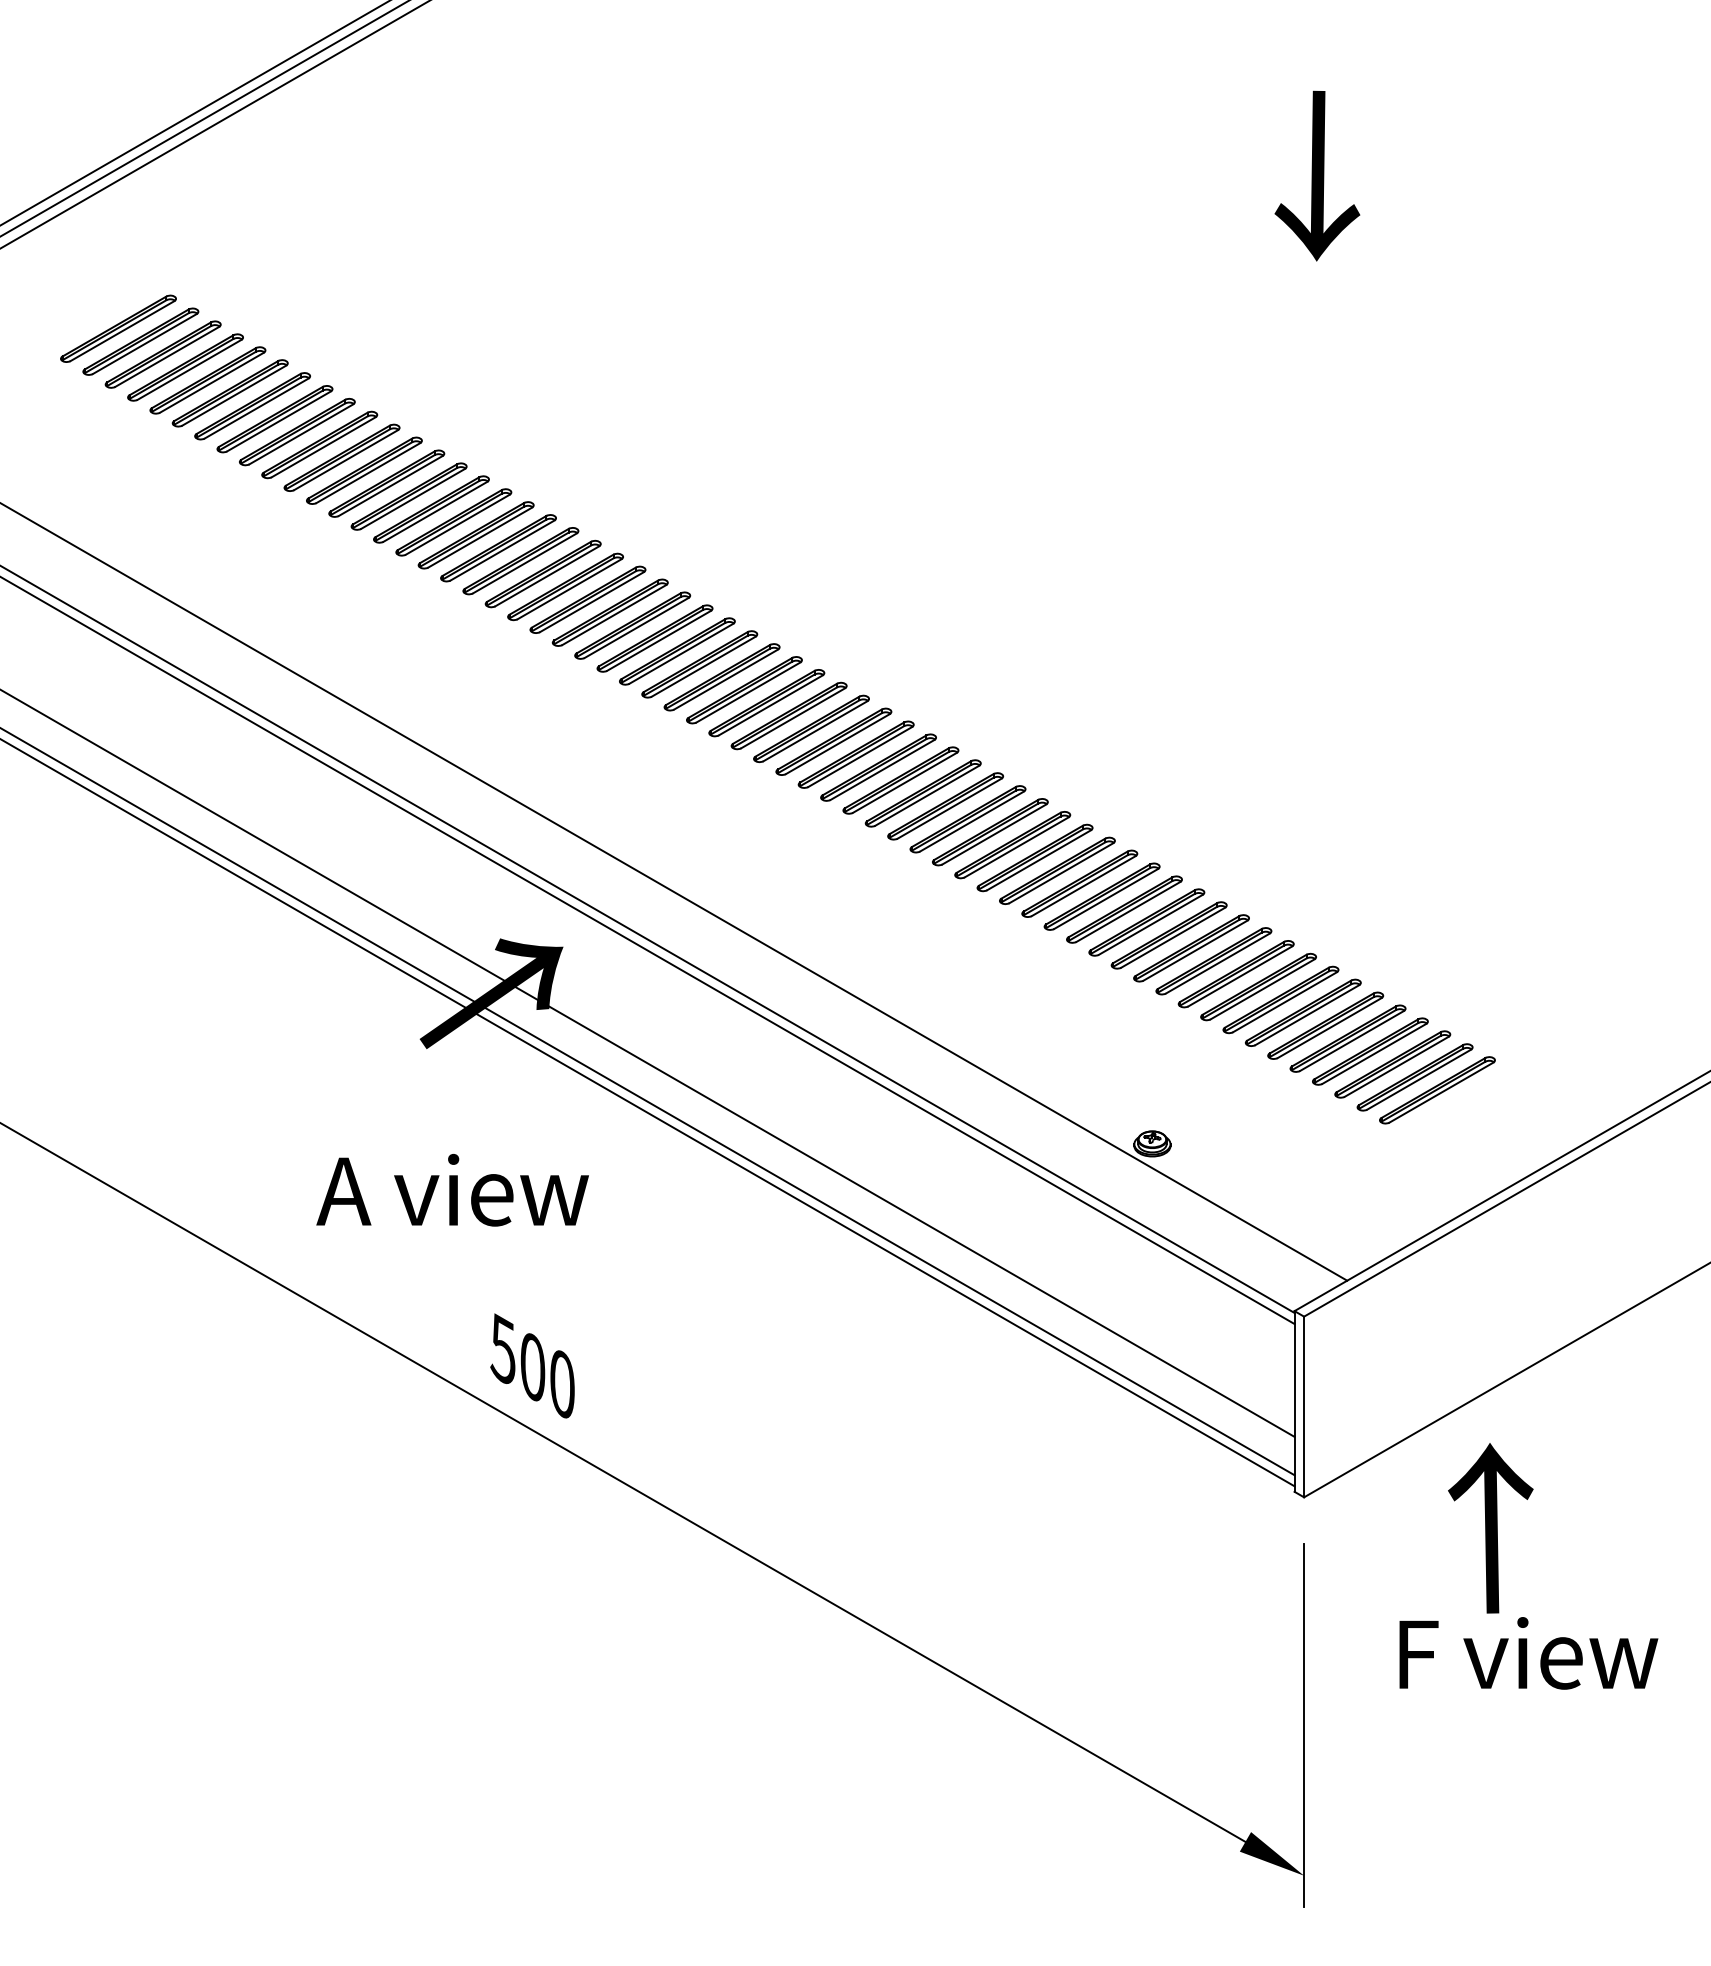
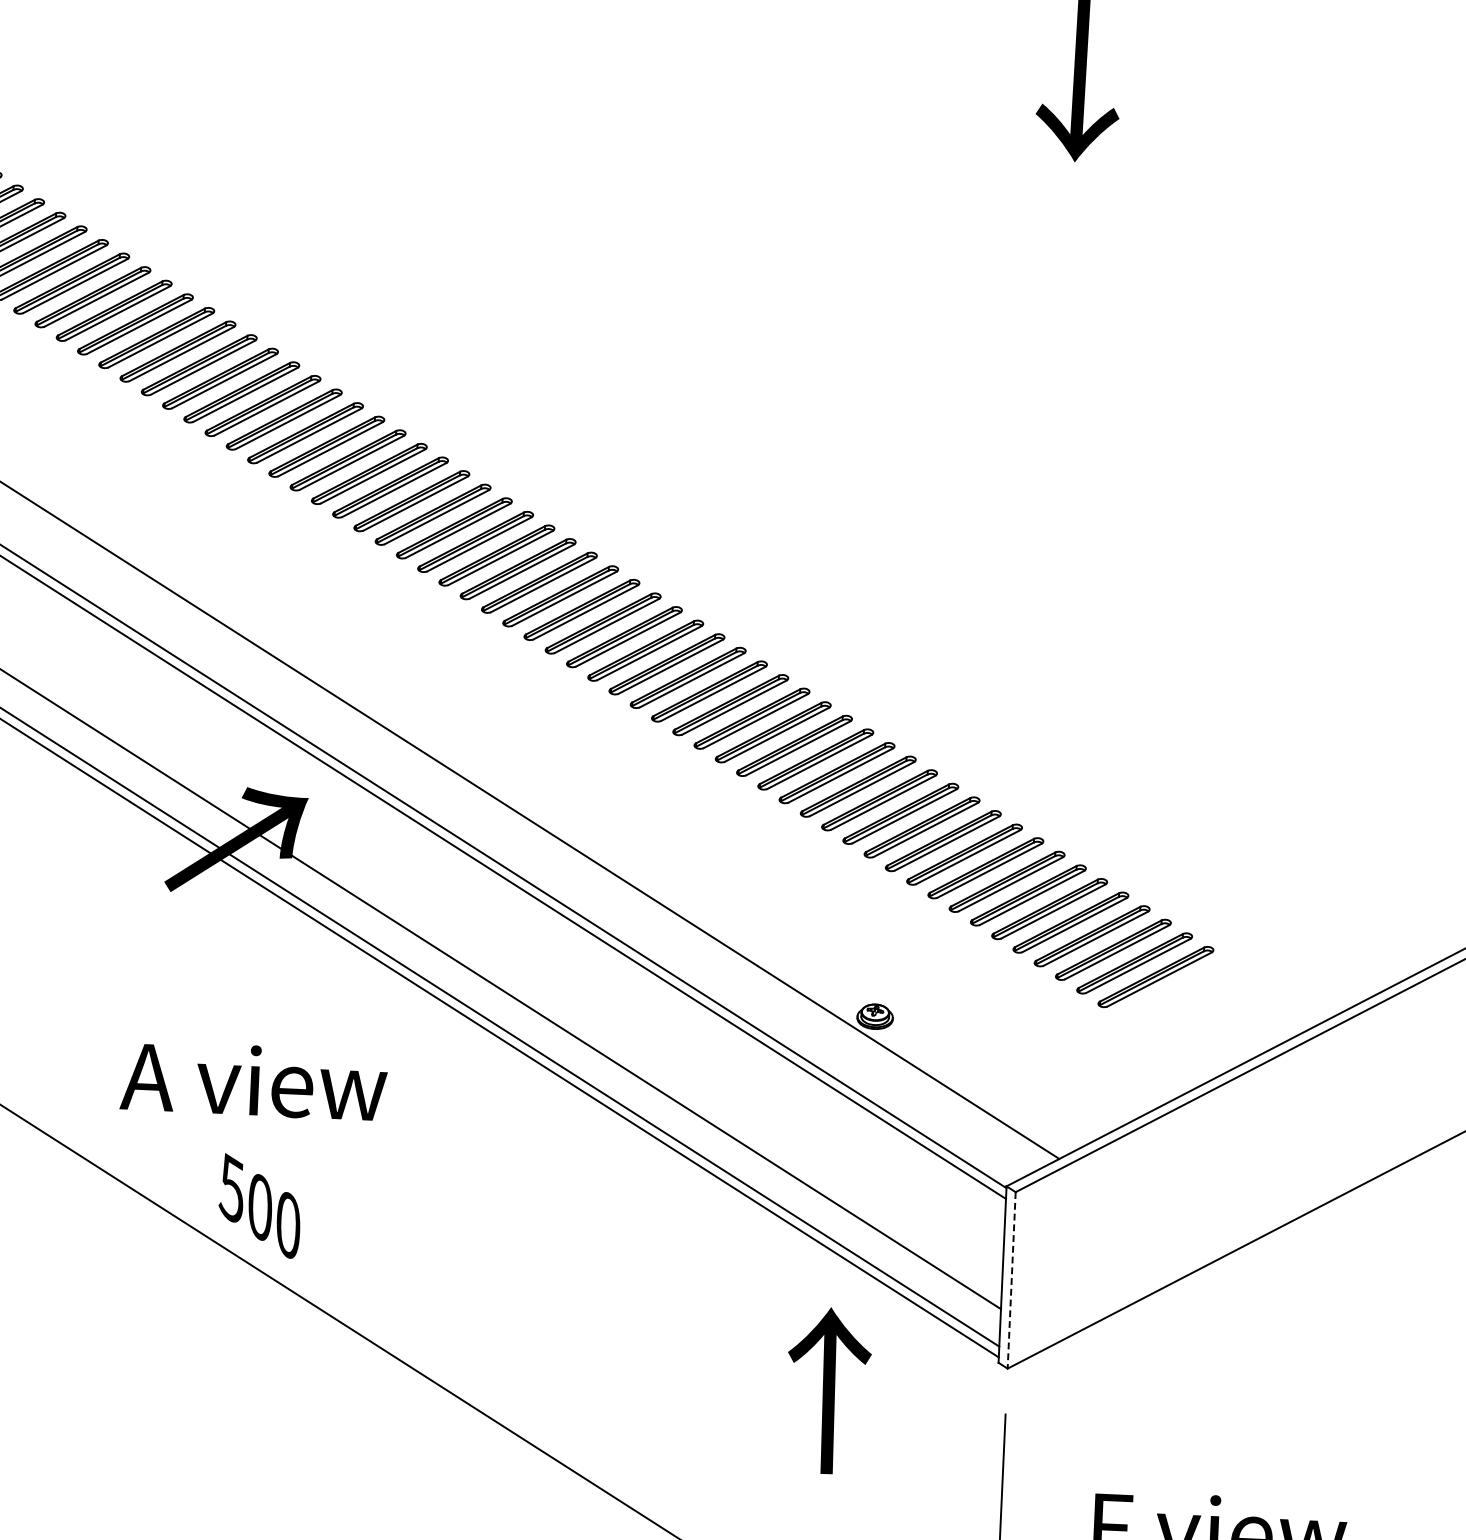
text: (452, 1190) -> (253, 1081), moved
line: (1304, 1407) -> (1012, 1280), solid -> dashed
text: (1490, 1528) -> (827, 1390), moved

